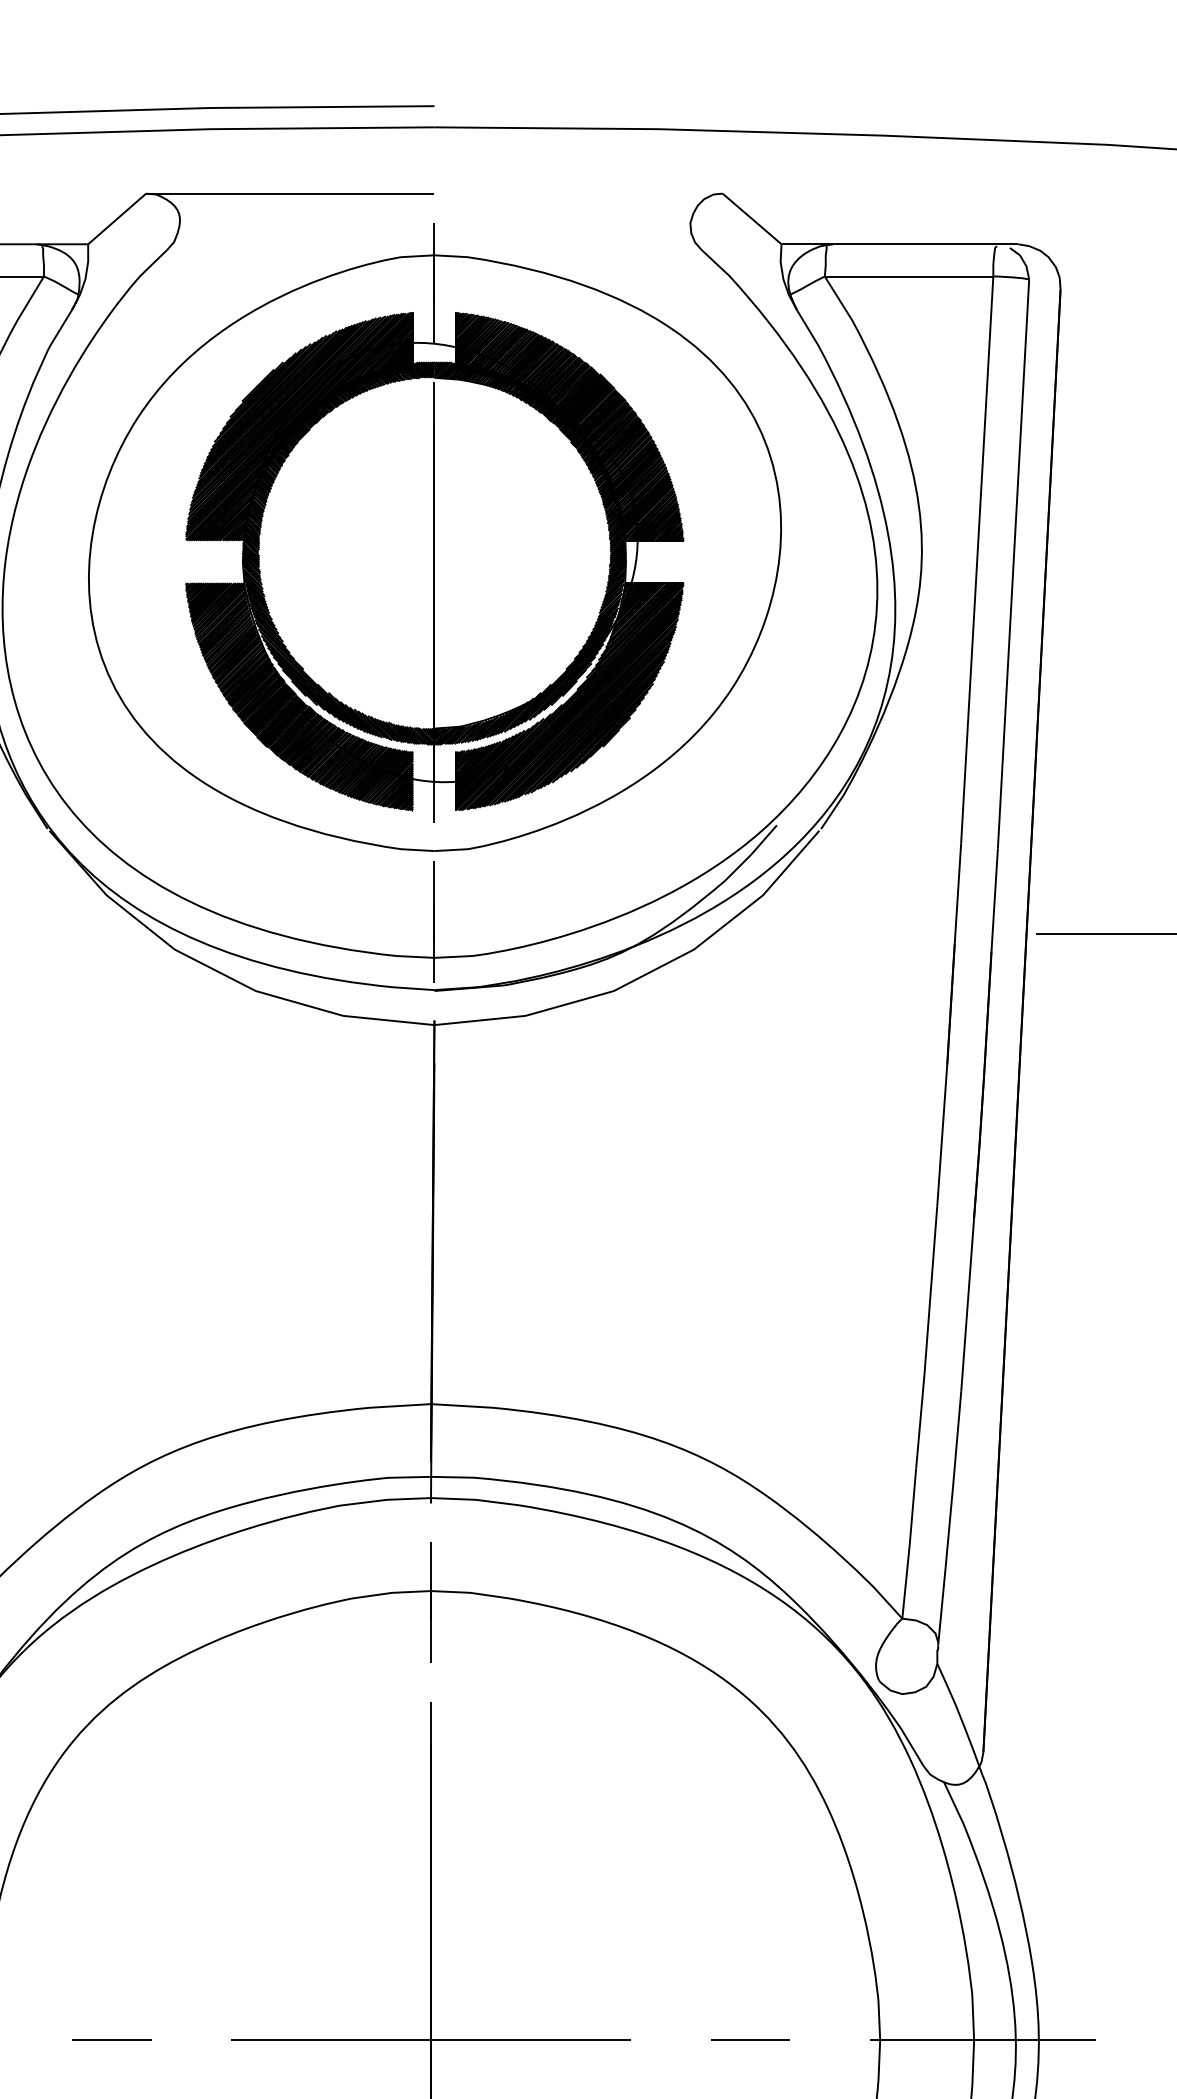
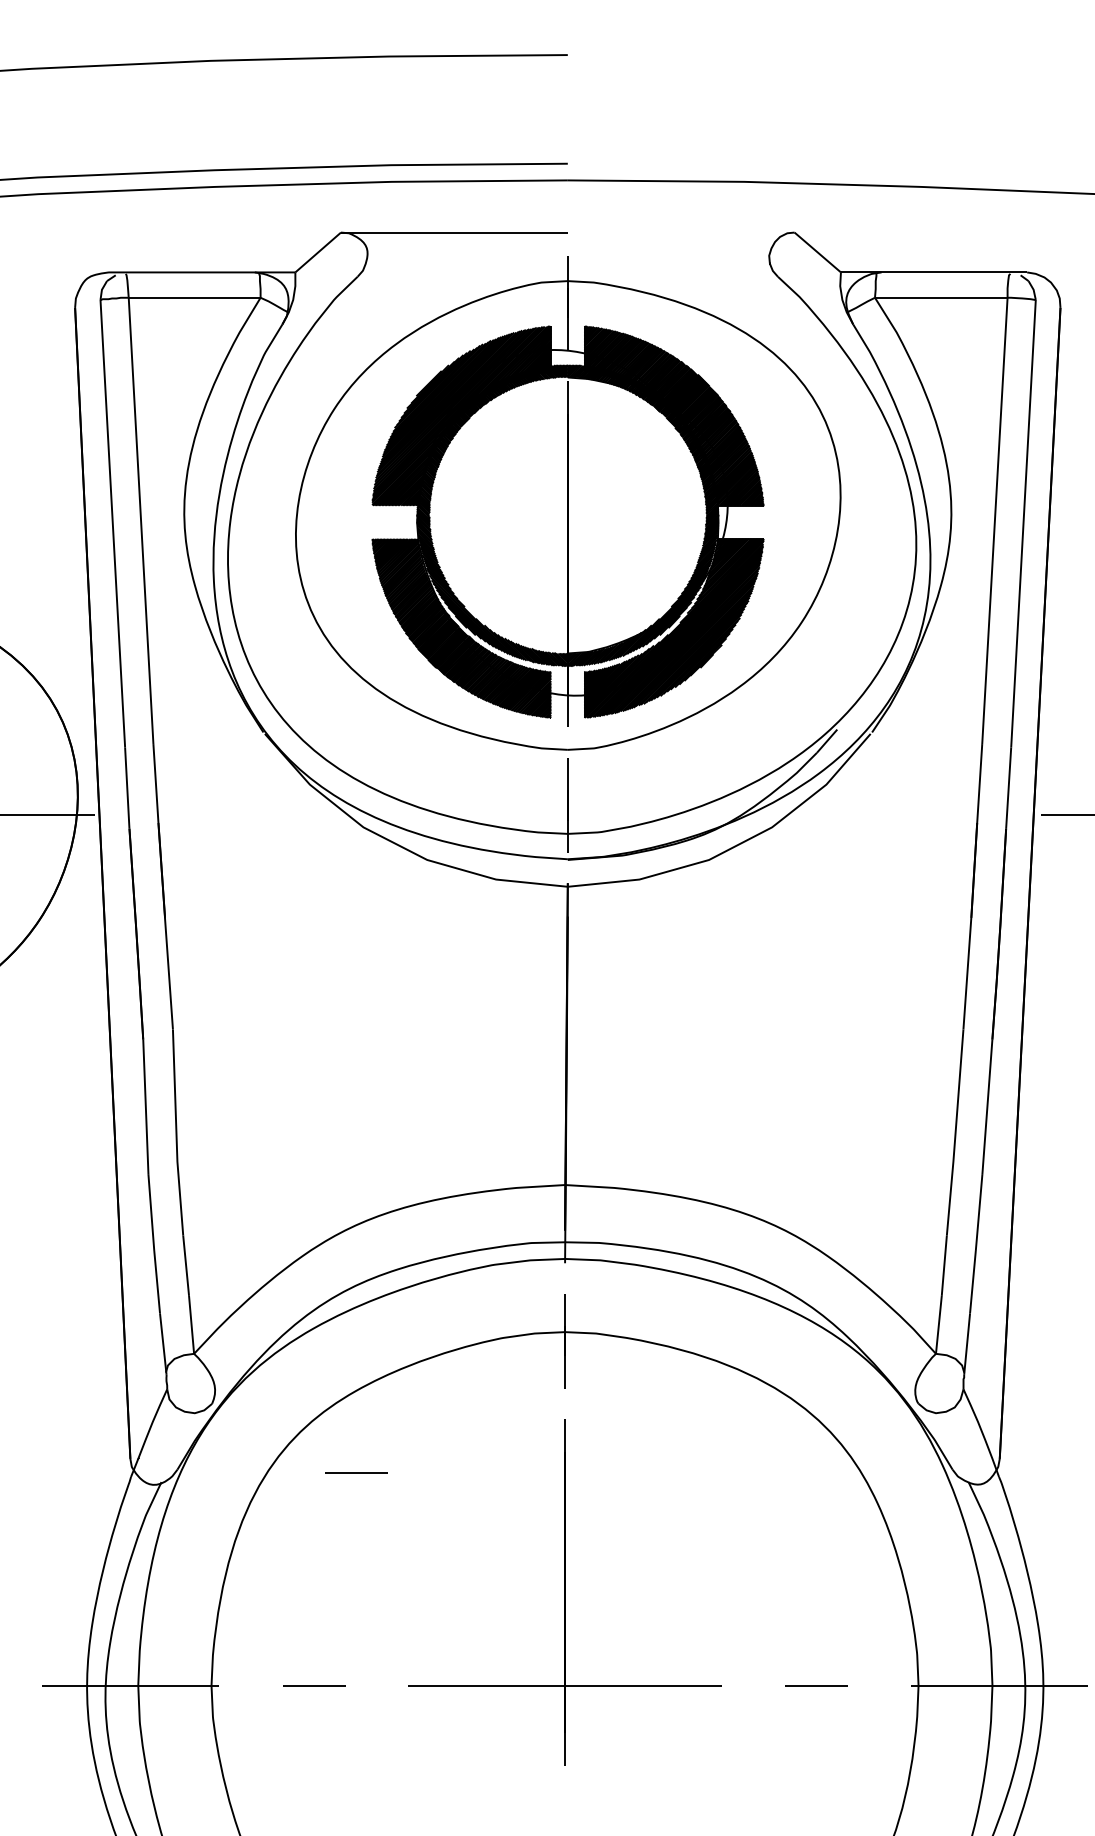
line: (165, 1769) -> (356, 1472), added

